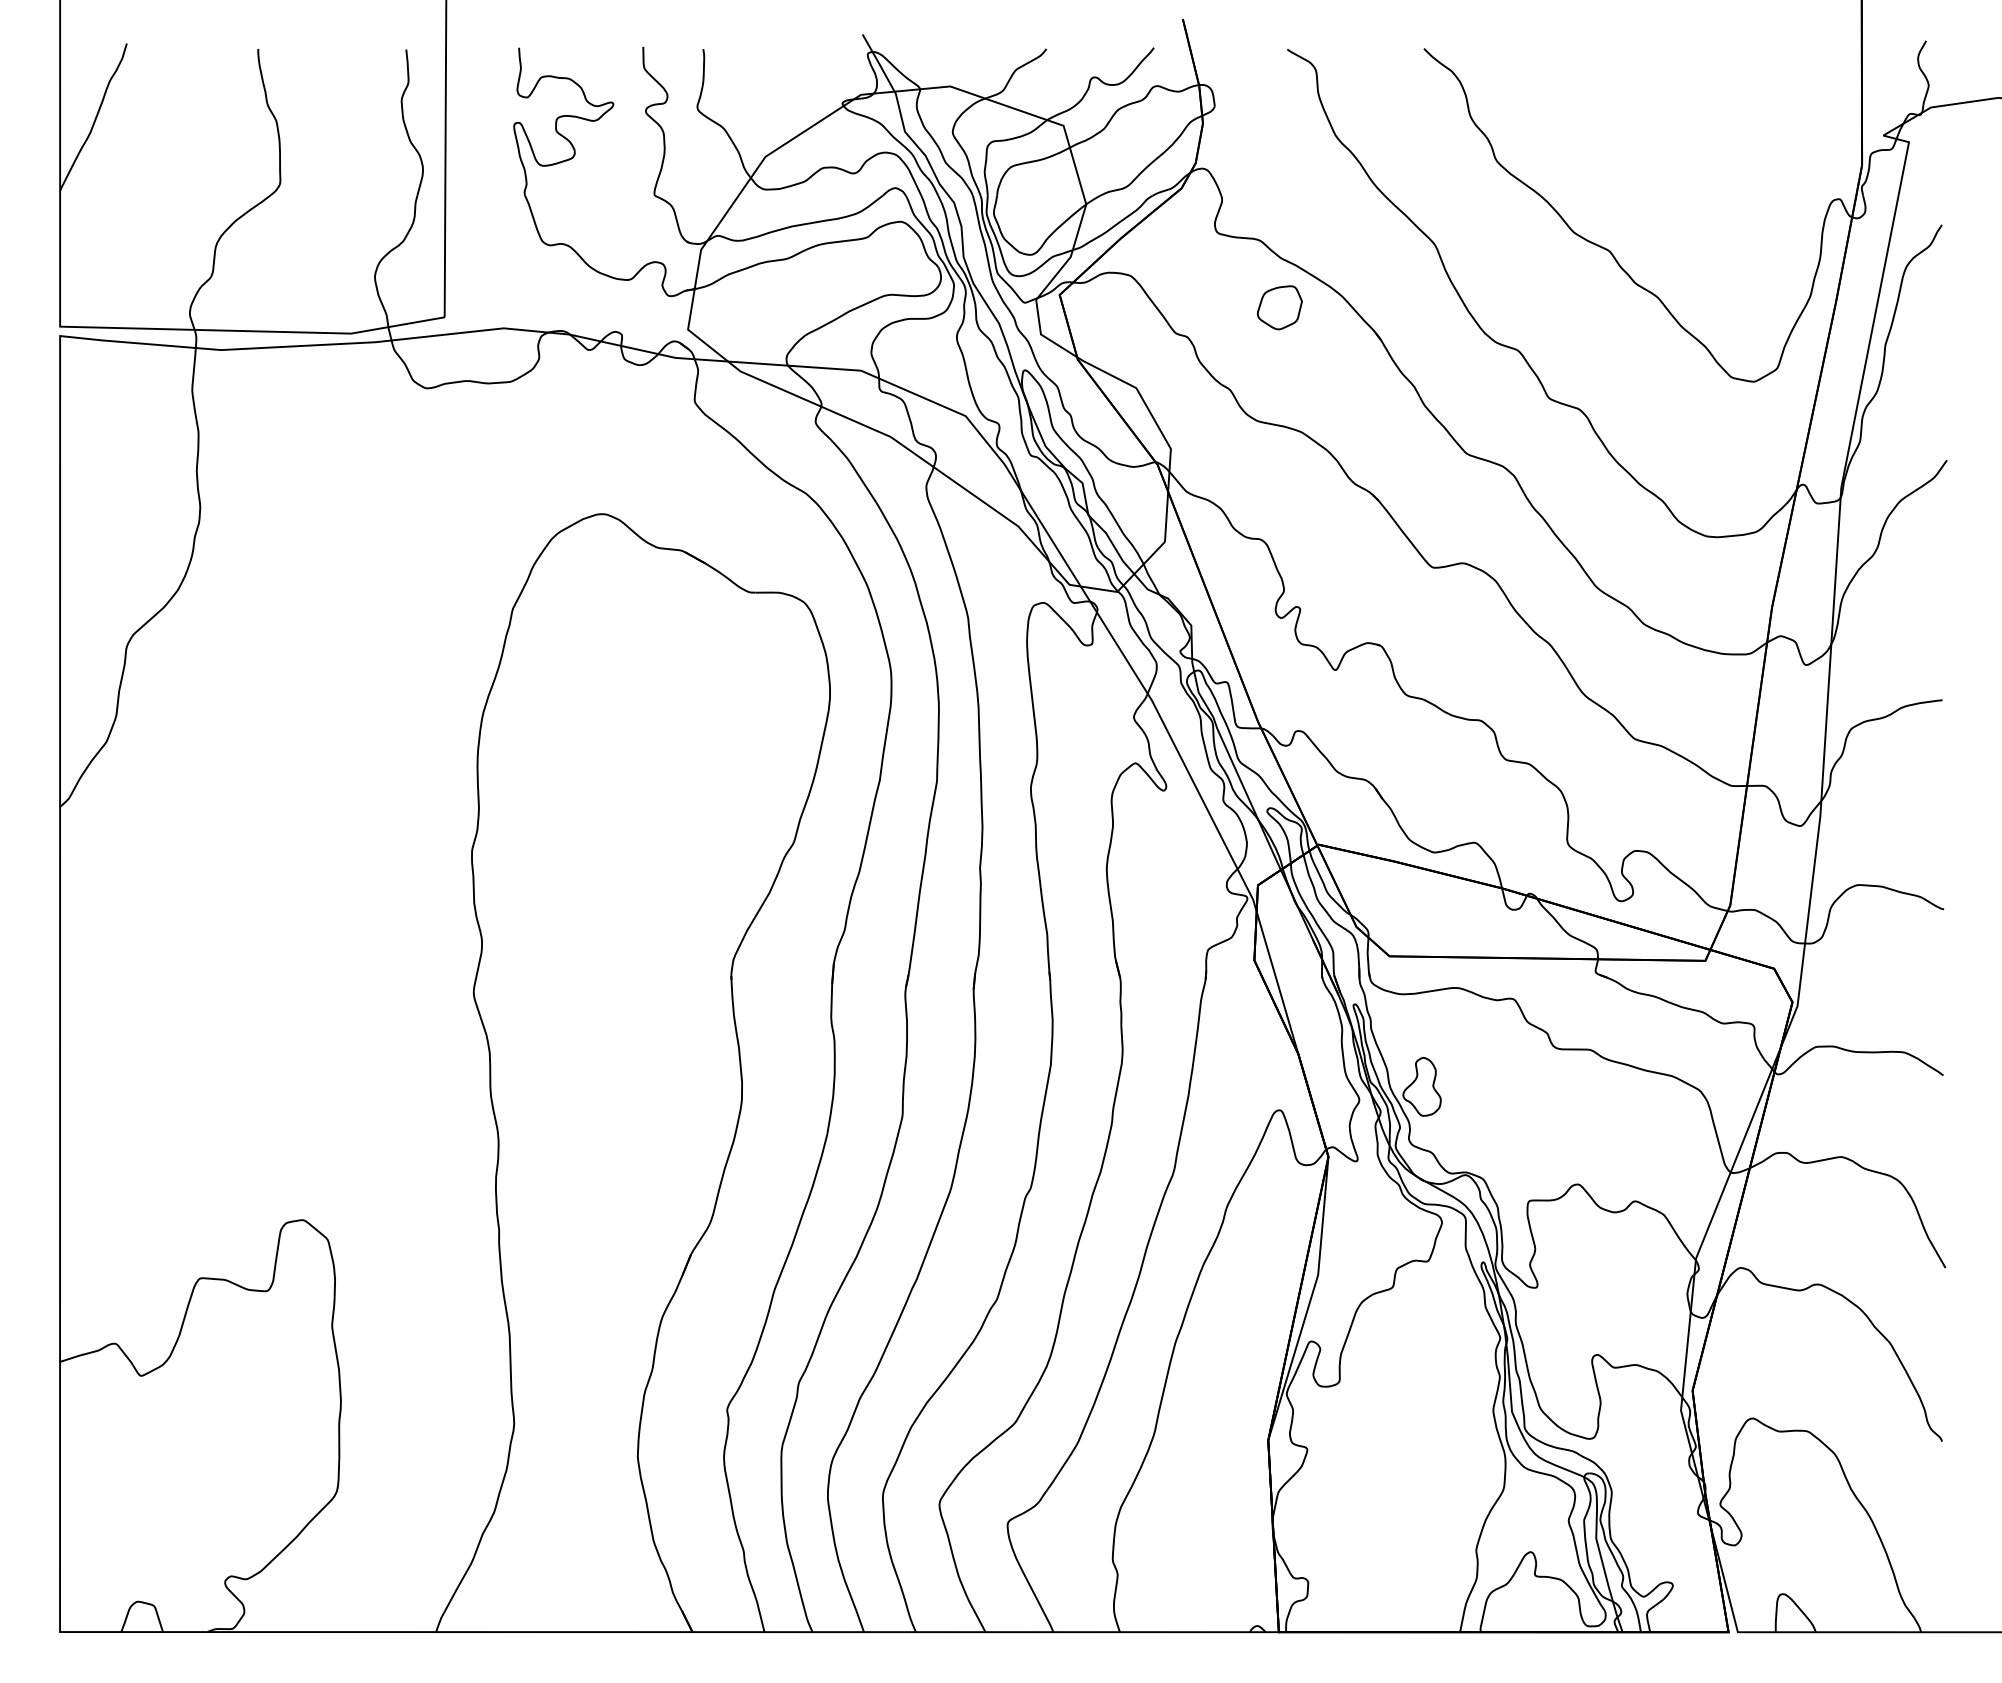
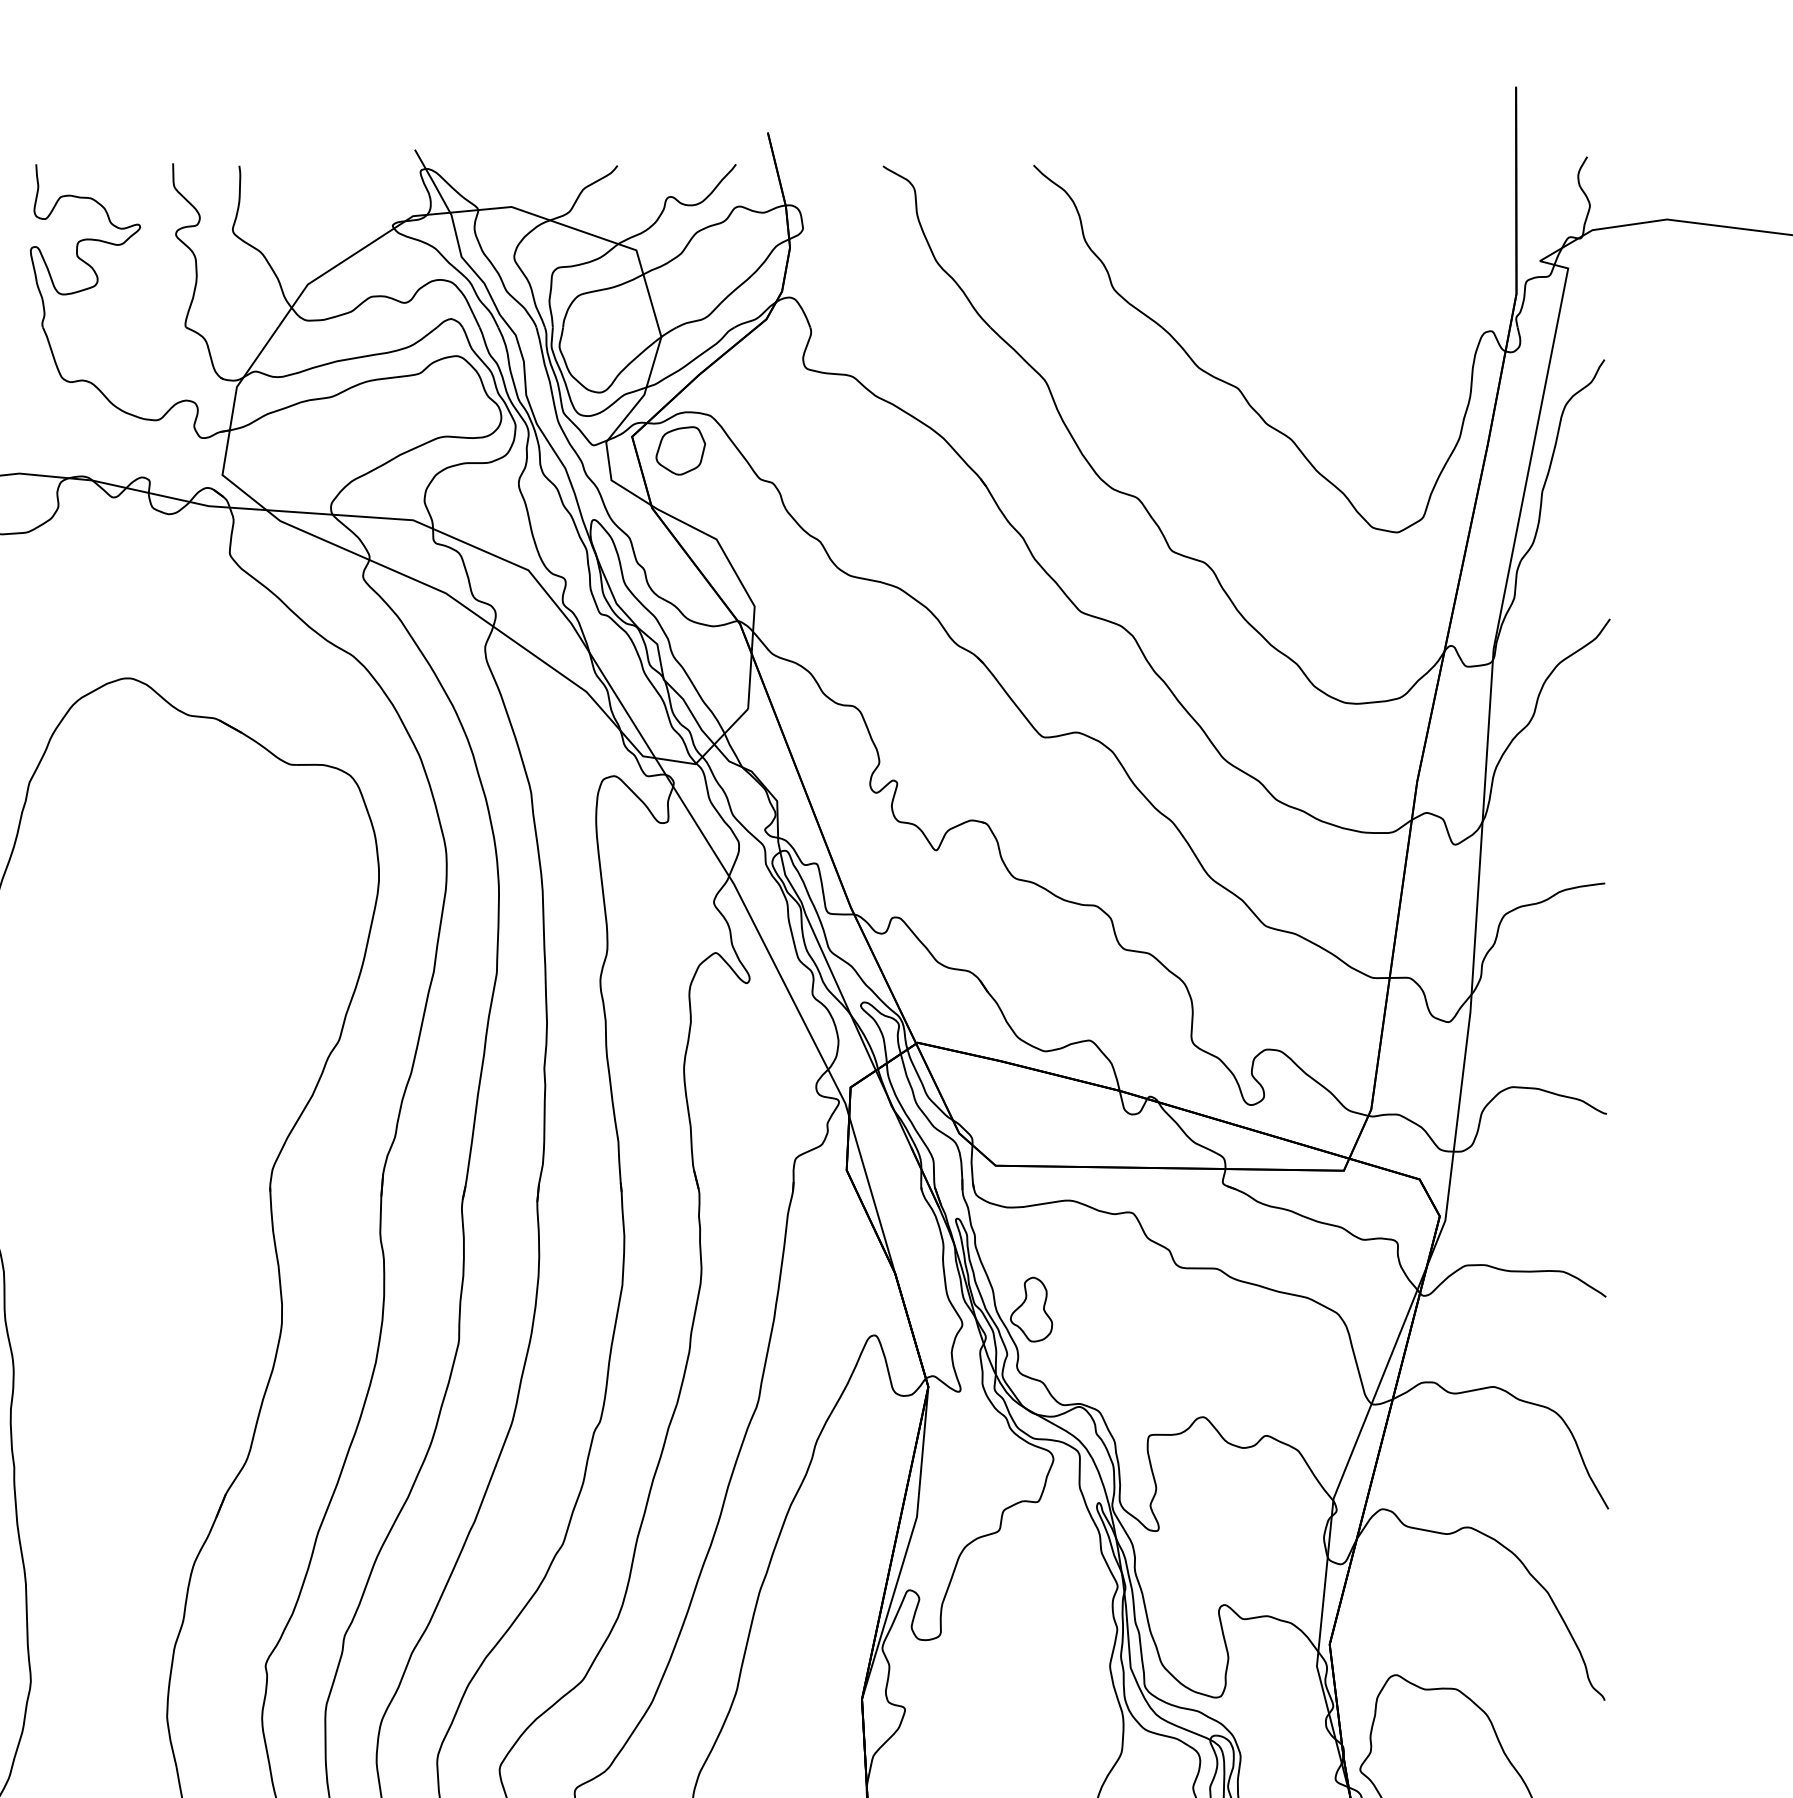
part: (1279, 307) -> (680, 450), moved

